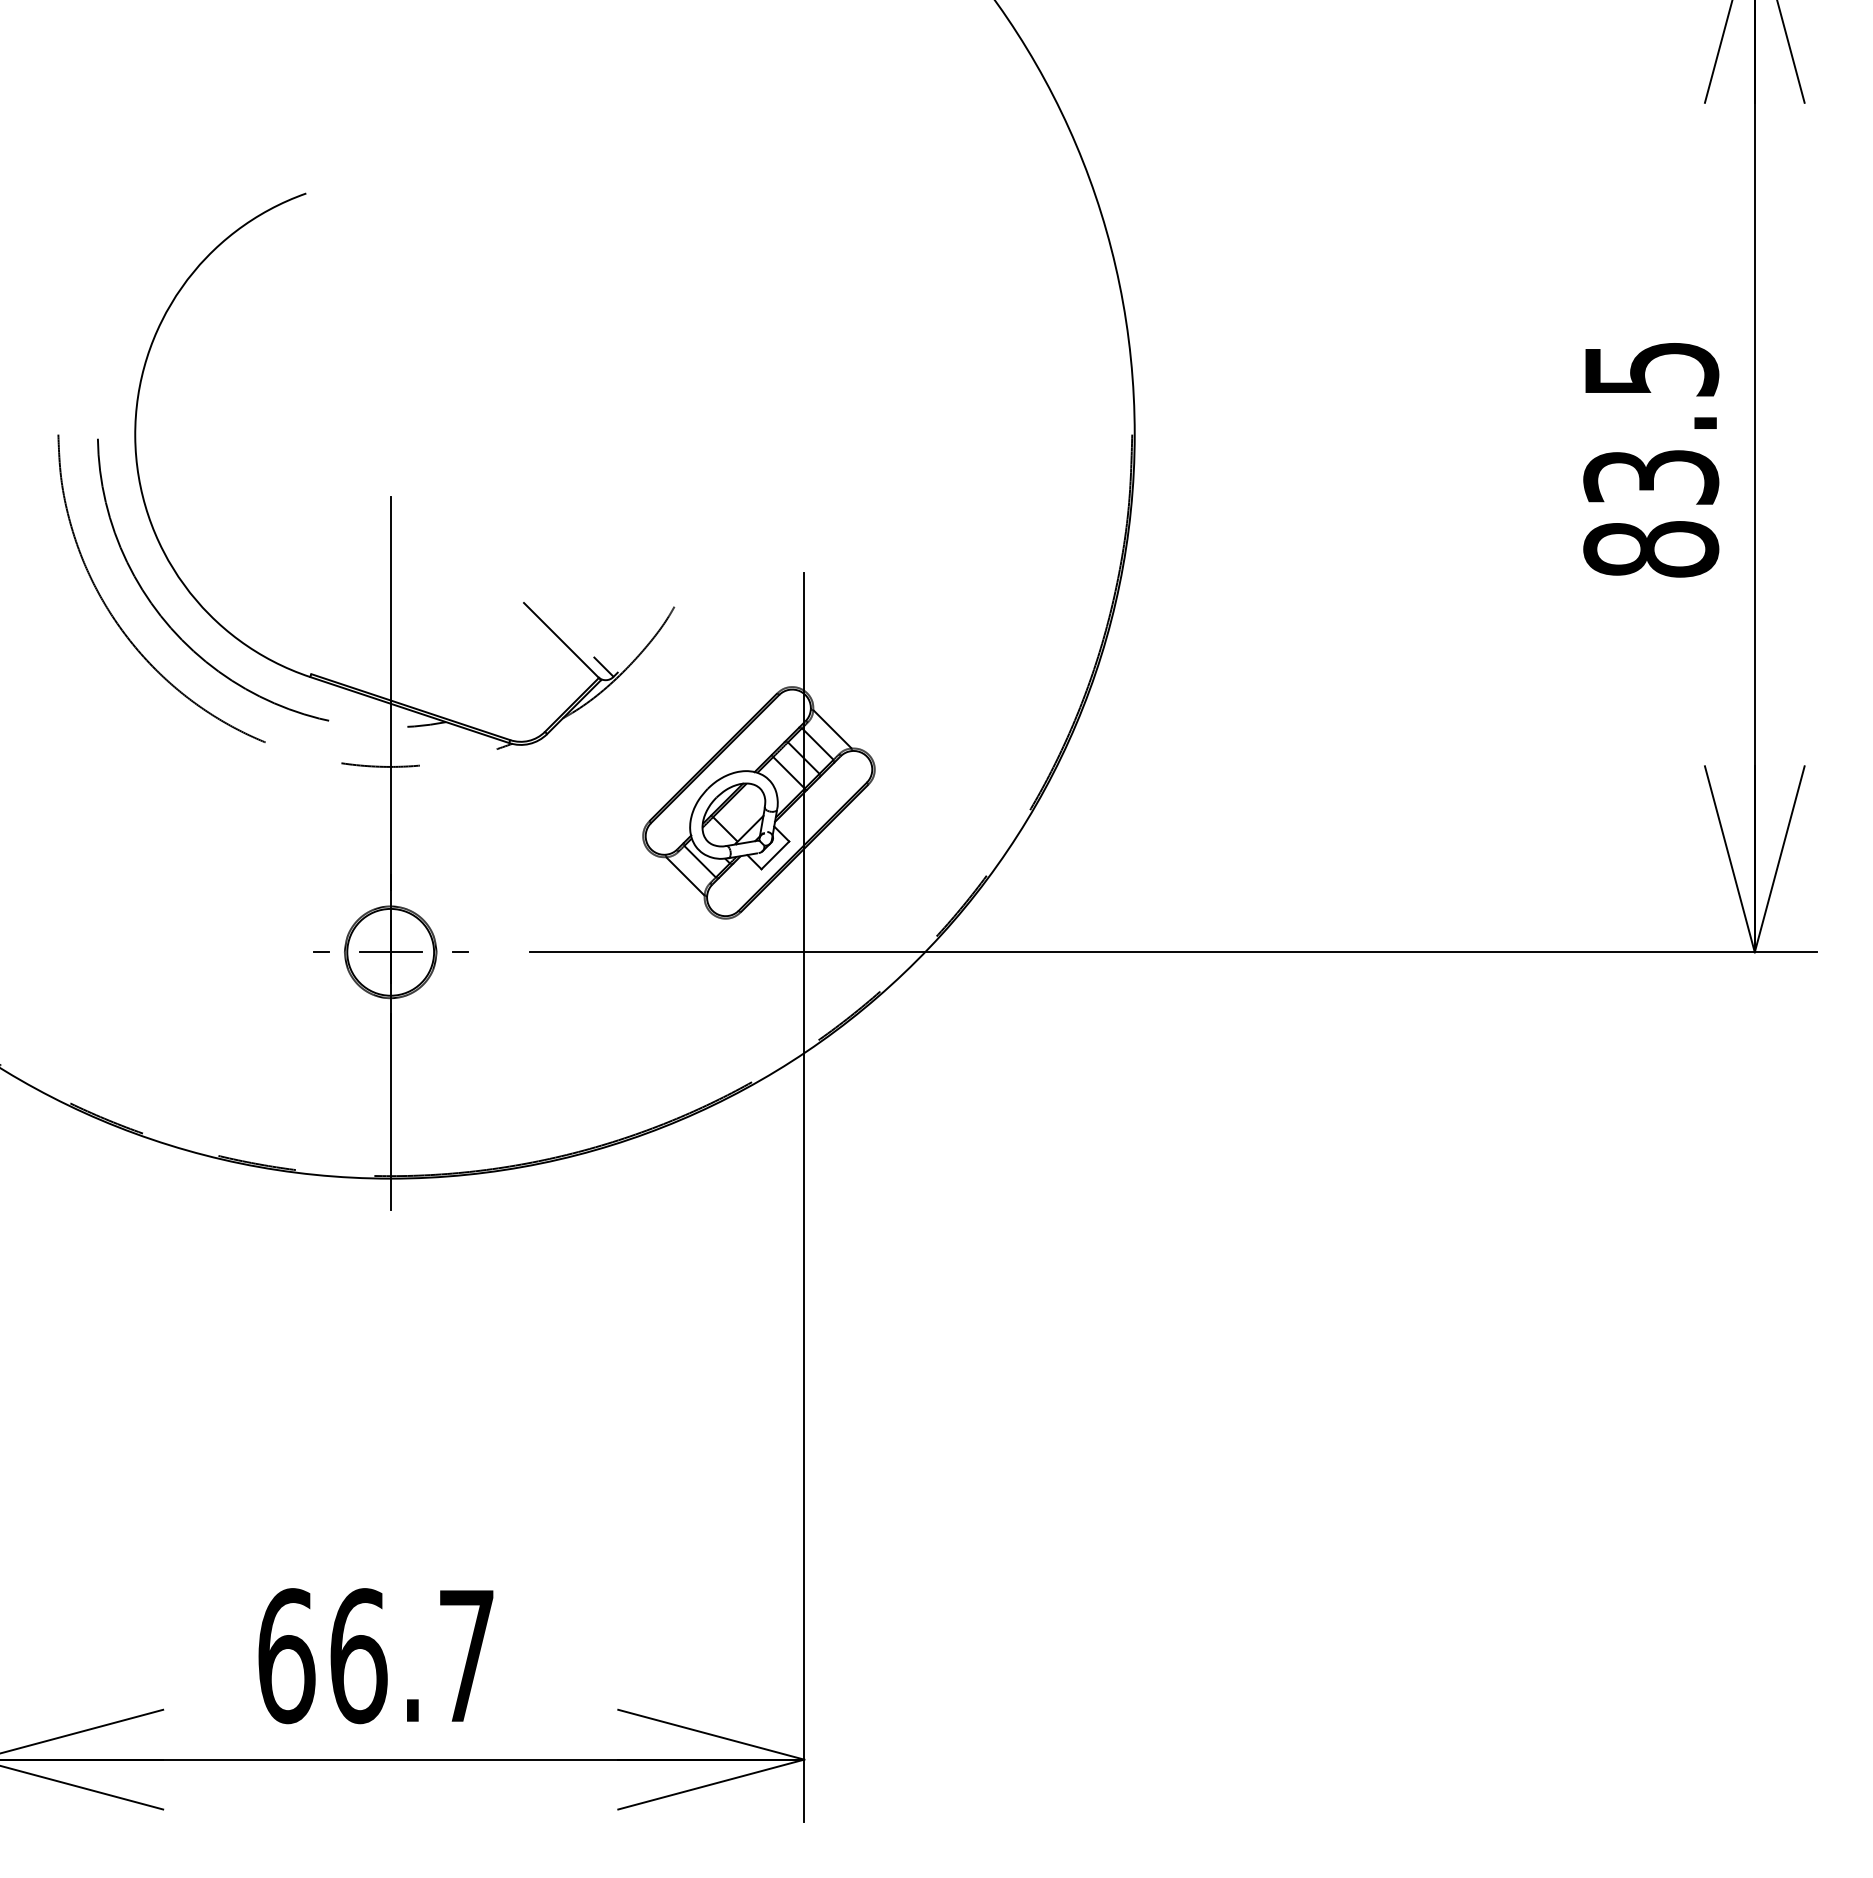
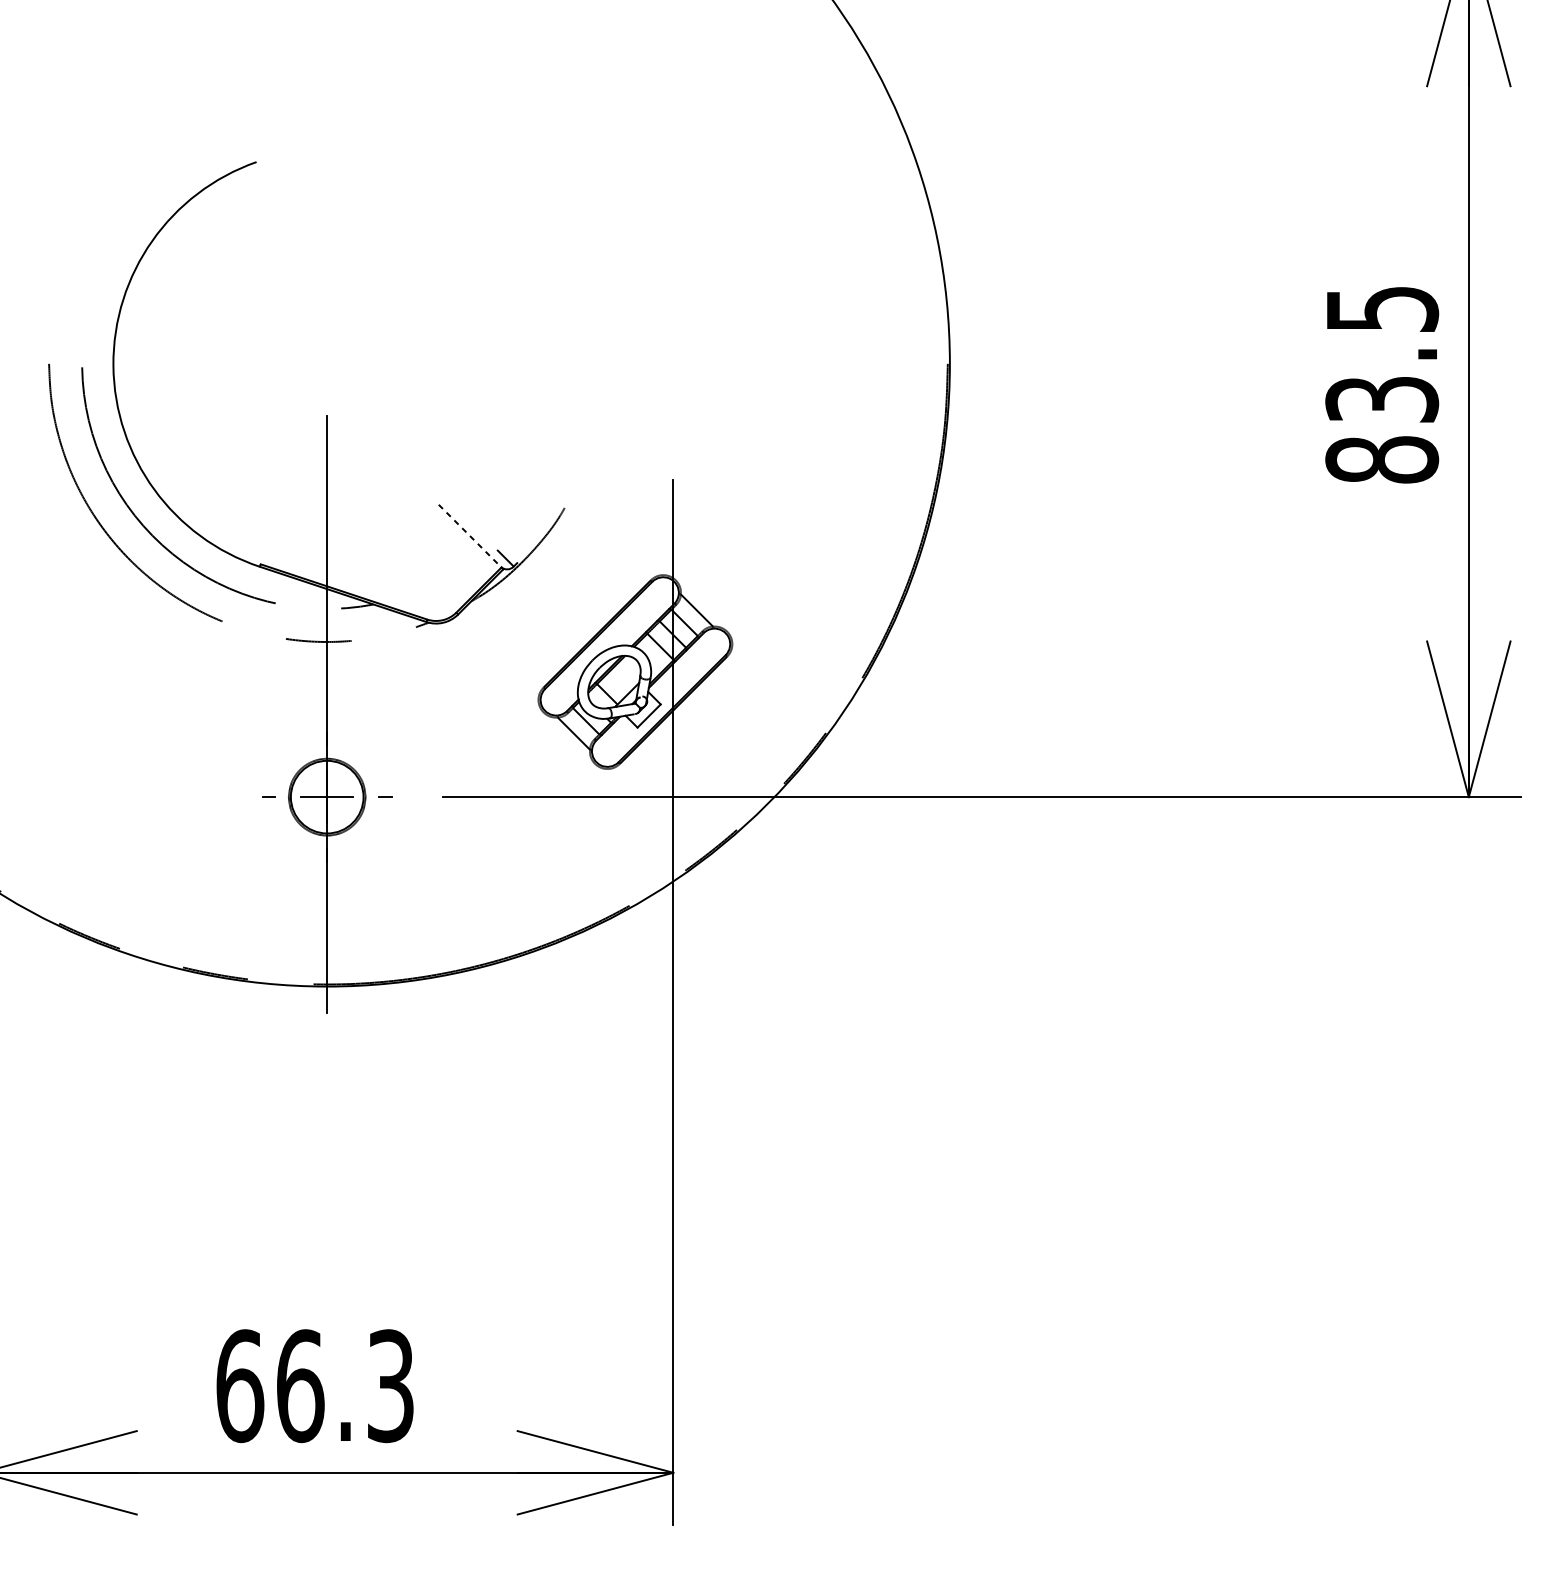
line: (561, 640) -> (470, 536), solid -> dashed
text: (466, 1656) -> (390, 1386), 66.7 -> 66.3

